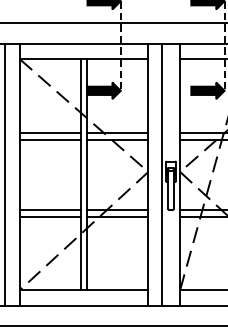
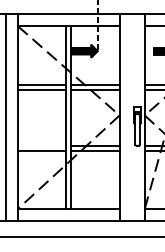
line: (161, 174) -> (130, 117), removed
line: (49, 210) -> (41, 145), removed

